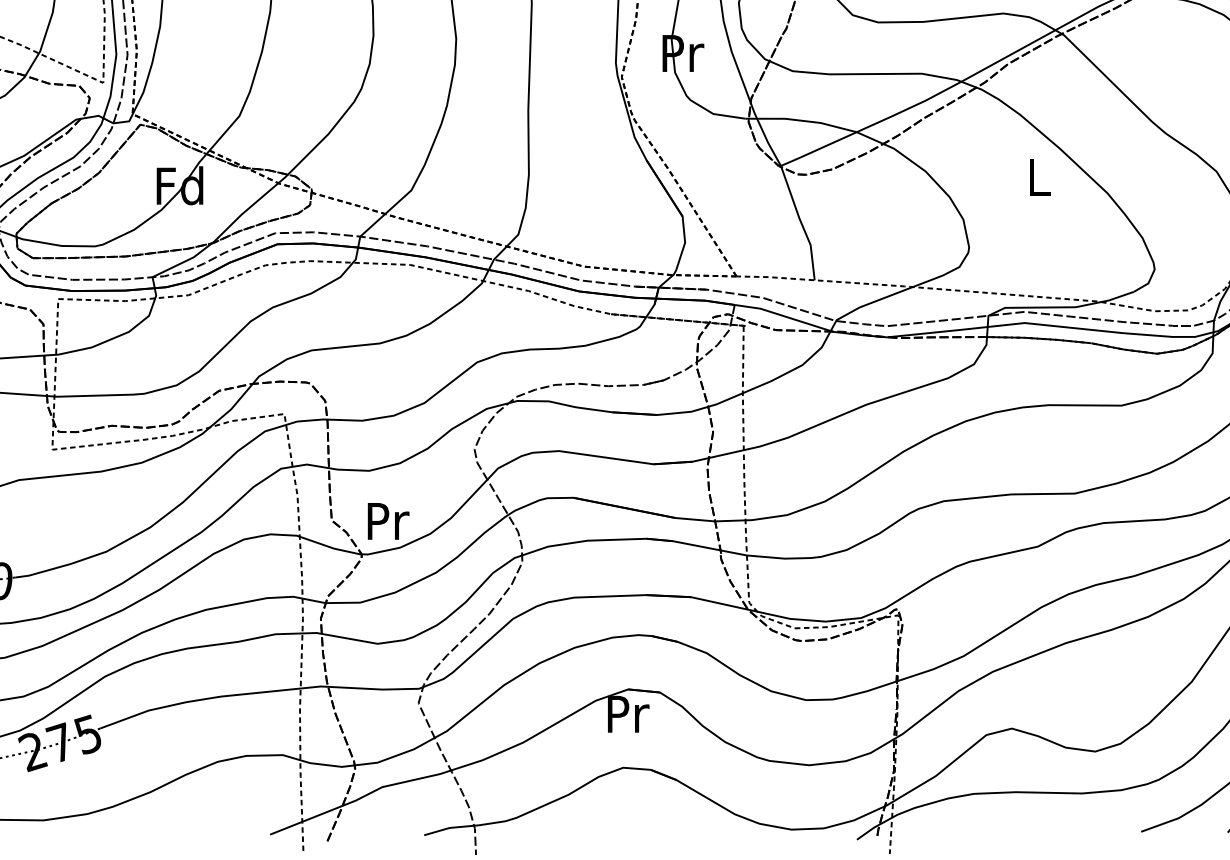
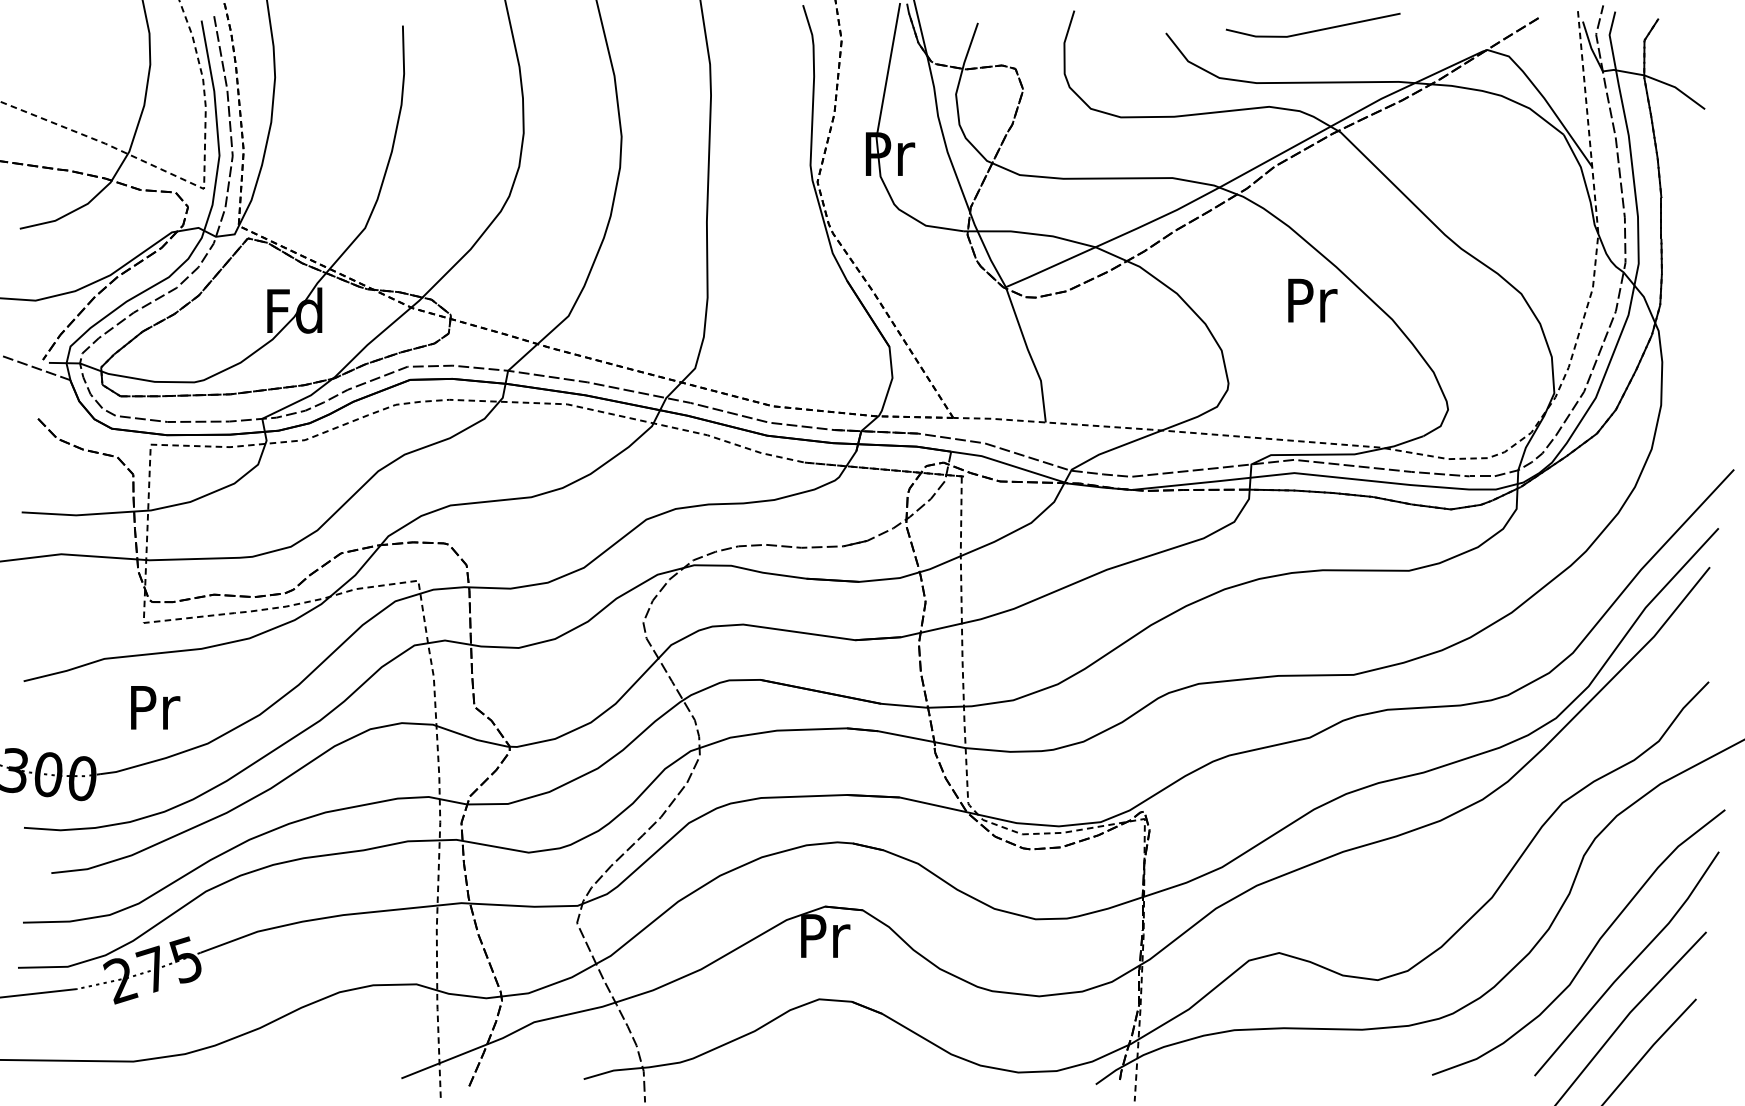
text: (1040, 177) -> (1312, 300), L -> Pr
text: (388, 521) -> (155, 707), moved

